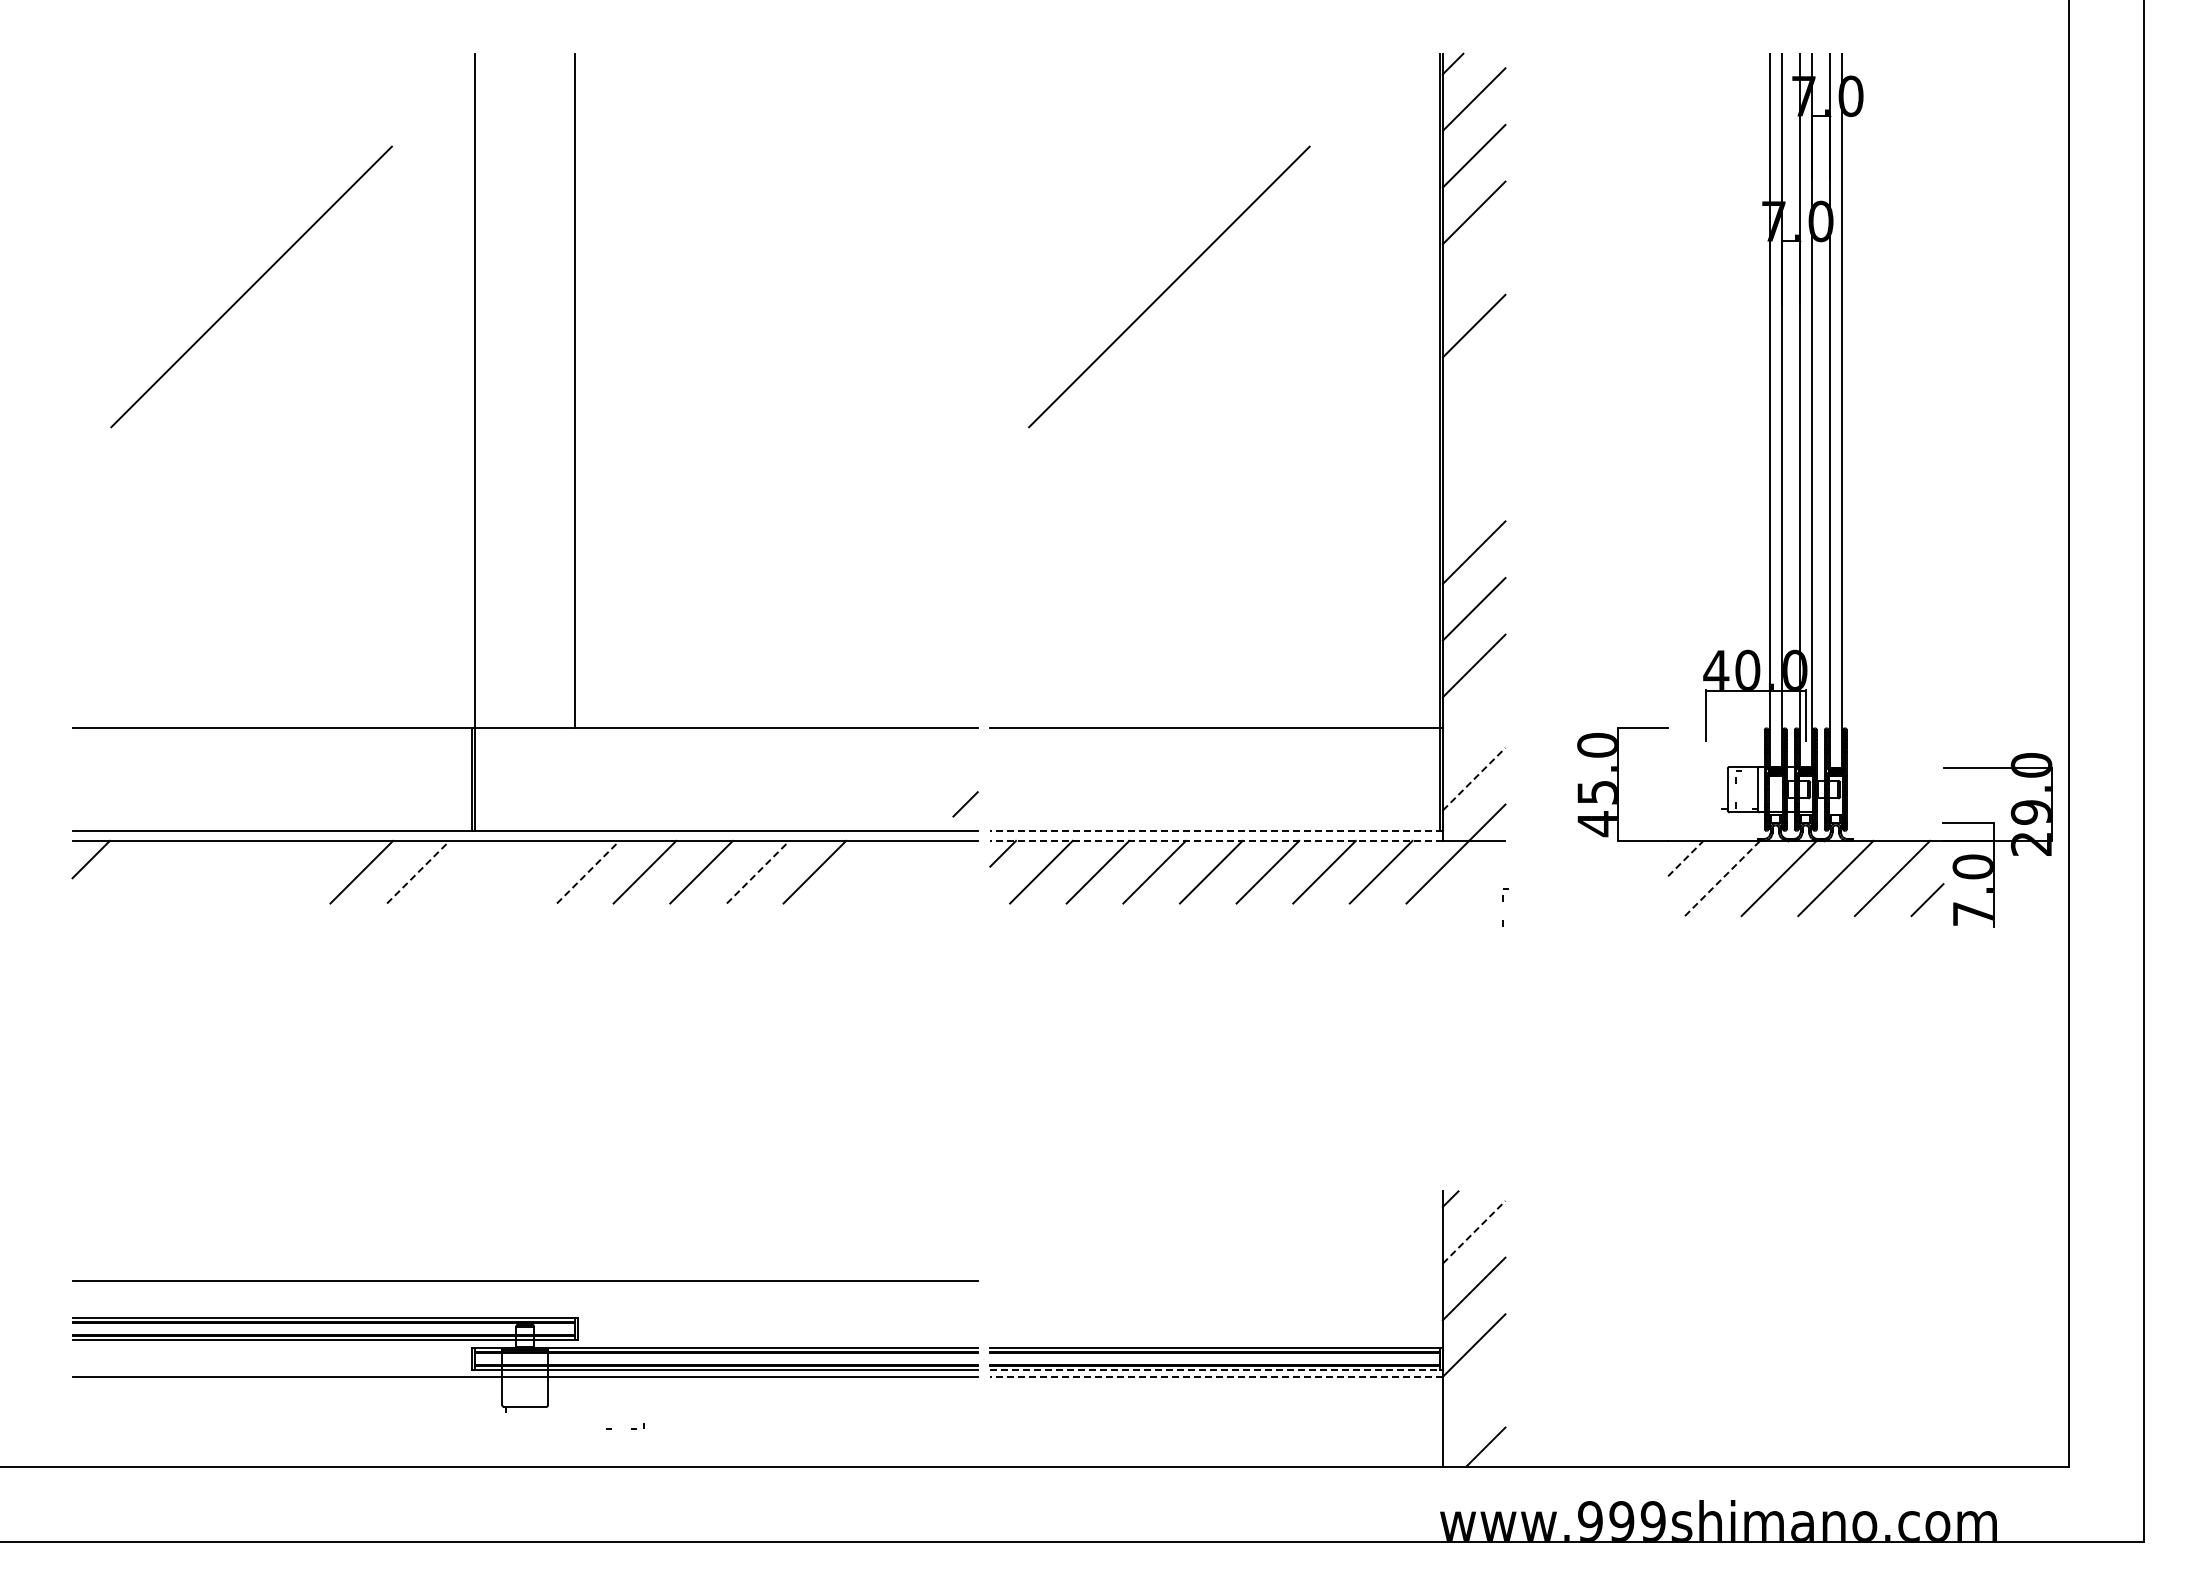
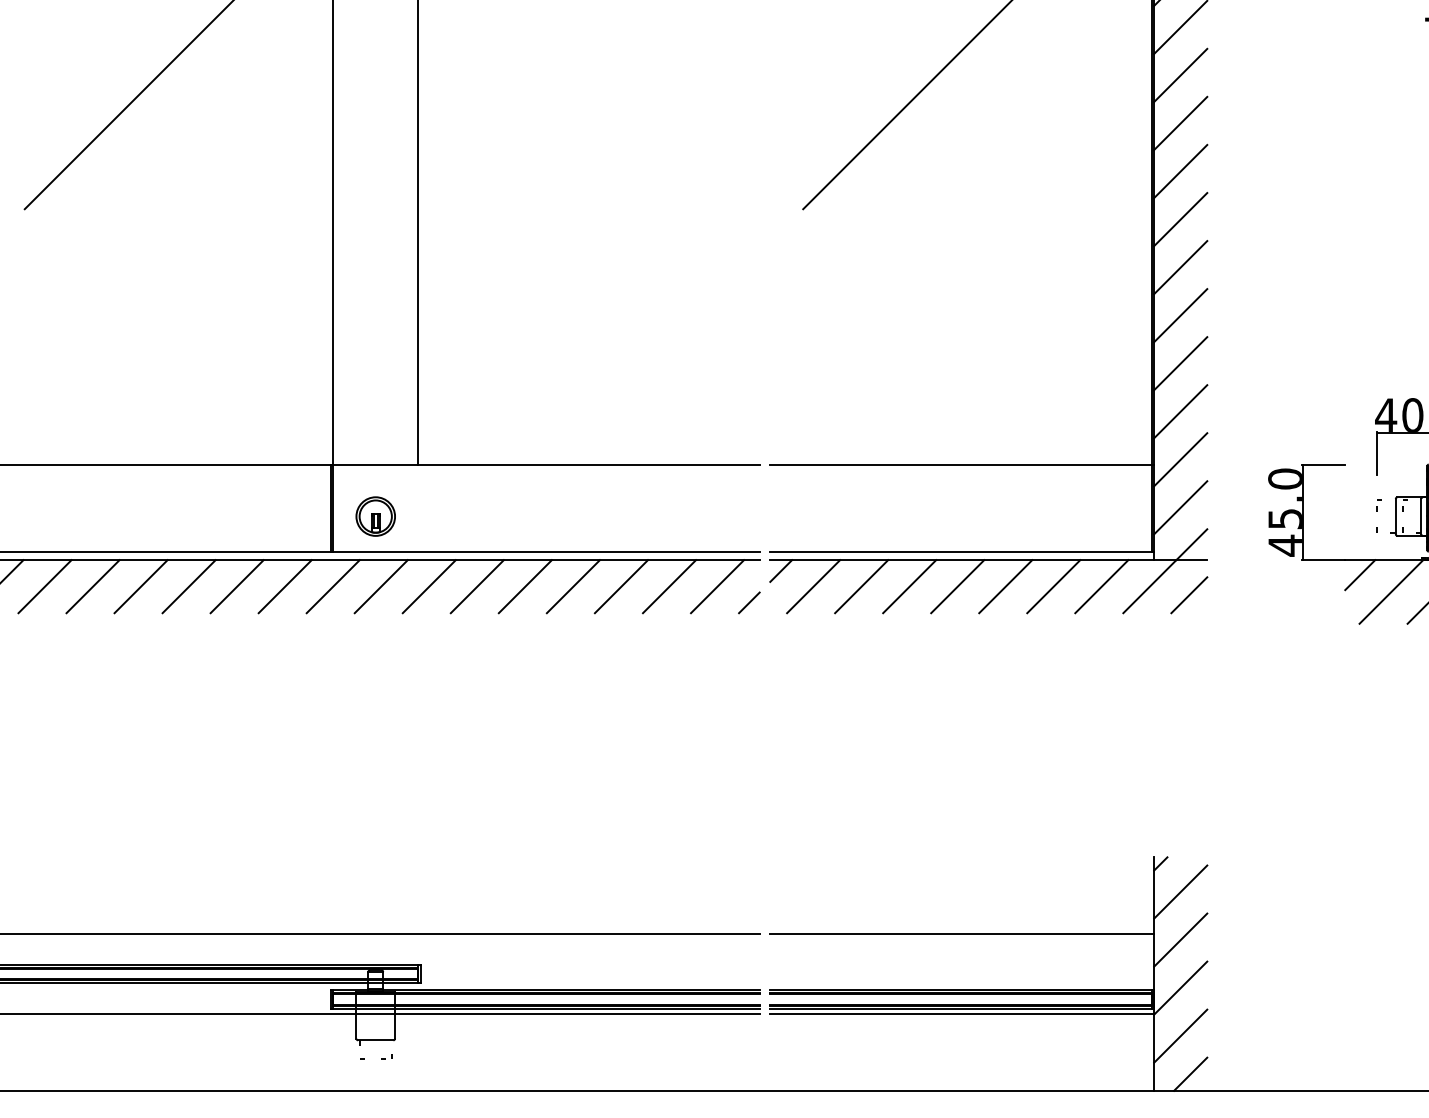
line: (1473, 269) -> (1180, 75), added
line: (1473, 382) -> (1180, 171), added
line: (1473, 439) -> (1180, 219), added
line: (1473, 495) -> (1180, 267), added
line: (1473, 722) -> (1180, 459), added
line: (1474, 778) -> (1181, 507), dashed -> solid
part: (524, 789) -> (375, 516), added
line: (965, 804) -> (749, 603), moved
line: (1216, 830) -> (962, 551), dashed -> solid
line: (1216, 840) -> (962, 559), dashed -> solid
line: (1685, 858) -> (1359, 575), dashed -> solid
line: (134, 871) -> (44, 586), added
line: (191, 871) -> (92, 586), added
line: (248, 871) -> (141, 586), added
line: (304, 871) -> (188, 586), added
line: (418, 871) -> (285, 586), dashed -> solid
line: (474, 871) -> (332, 586), added
line: (531, 871) -> (381, 586), added
line: (588, 871) -> (429, 586), dashed -> solid
line: (758, 871) -> (573, 586), dashed -> solid
line: (871, 871) -> (669, 586), added
line: (927, 871) -> (717, 586), added
line: (1722, 878) -> (1391, 591), dashed -> solid
line: (1484, 882) -> (1189, 595), added
part: (1503, 901) -> (1377, 511), moved
line: (1474, 1231) -> (1181, 891), dashed -> solid
line: (1216, 1281) -> (962, 933), added
line: (1215, 1370) -> (961, 1009), dashed -> solid
line: (1216, 1376) -> (962, 1014), dashed -> solid
line: (1473, 1401) -> (1180, 1035), added
part: (631, 1428) -> (381, 1058), moved

